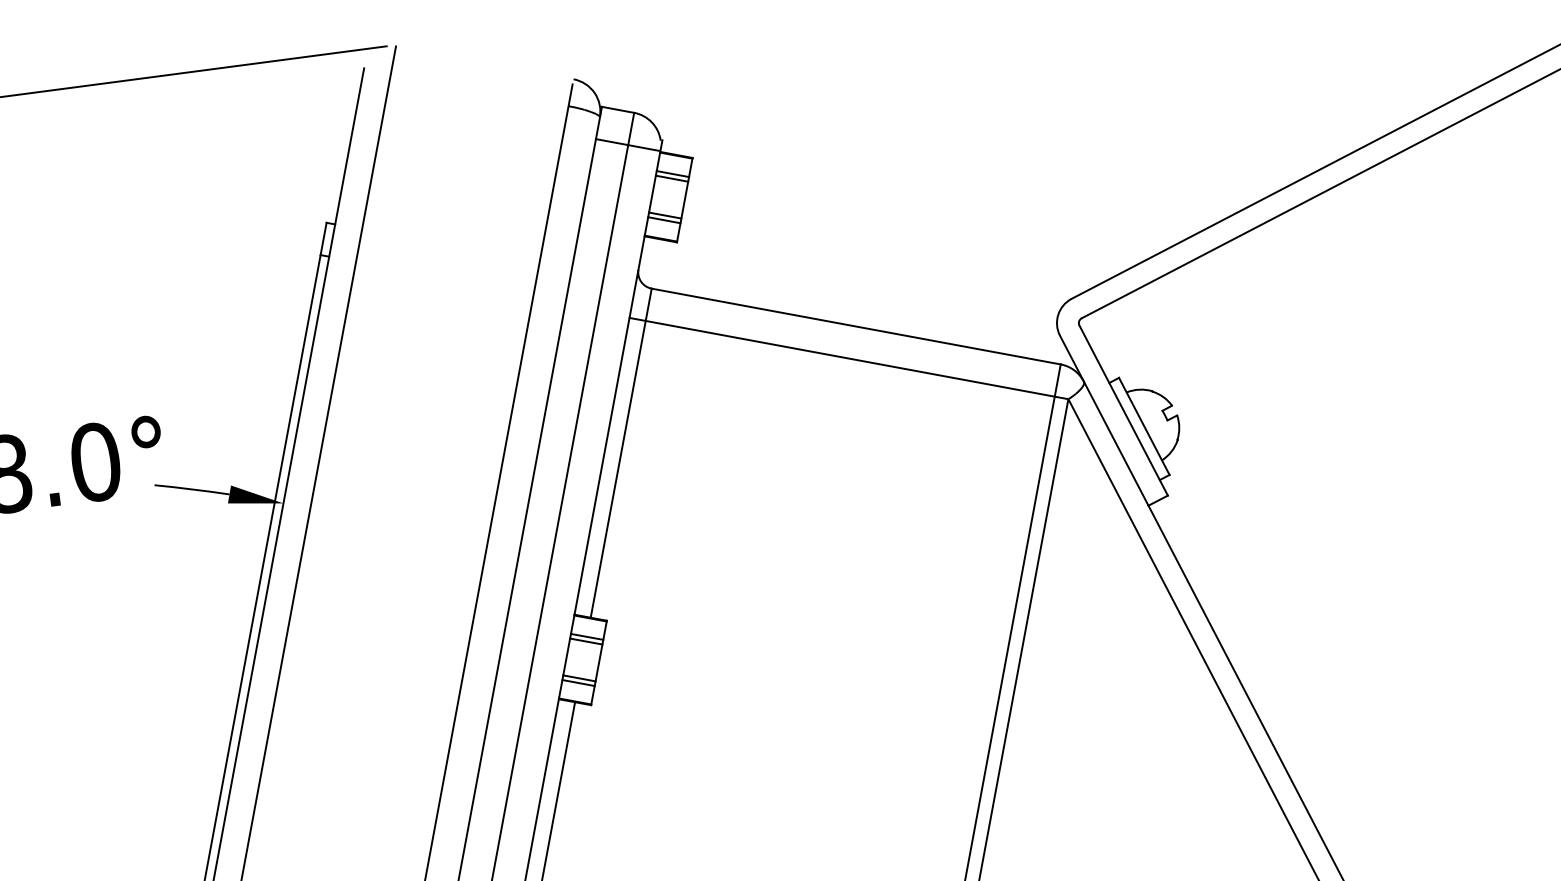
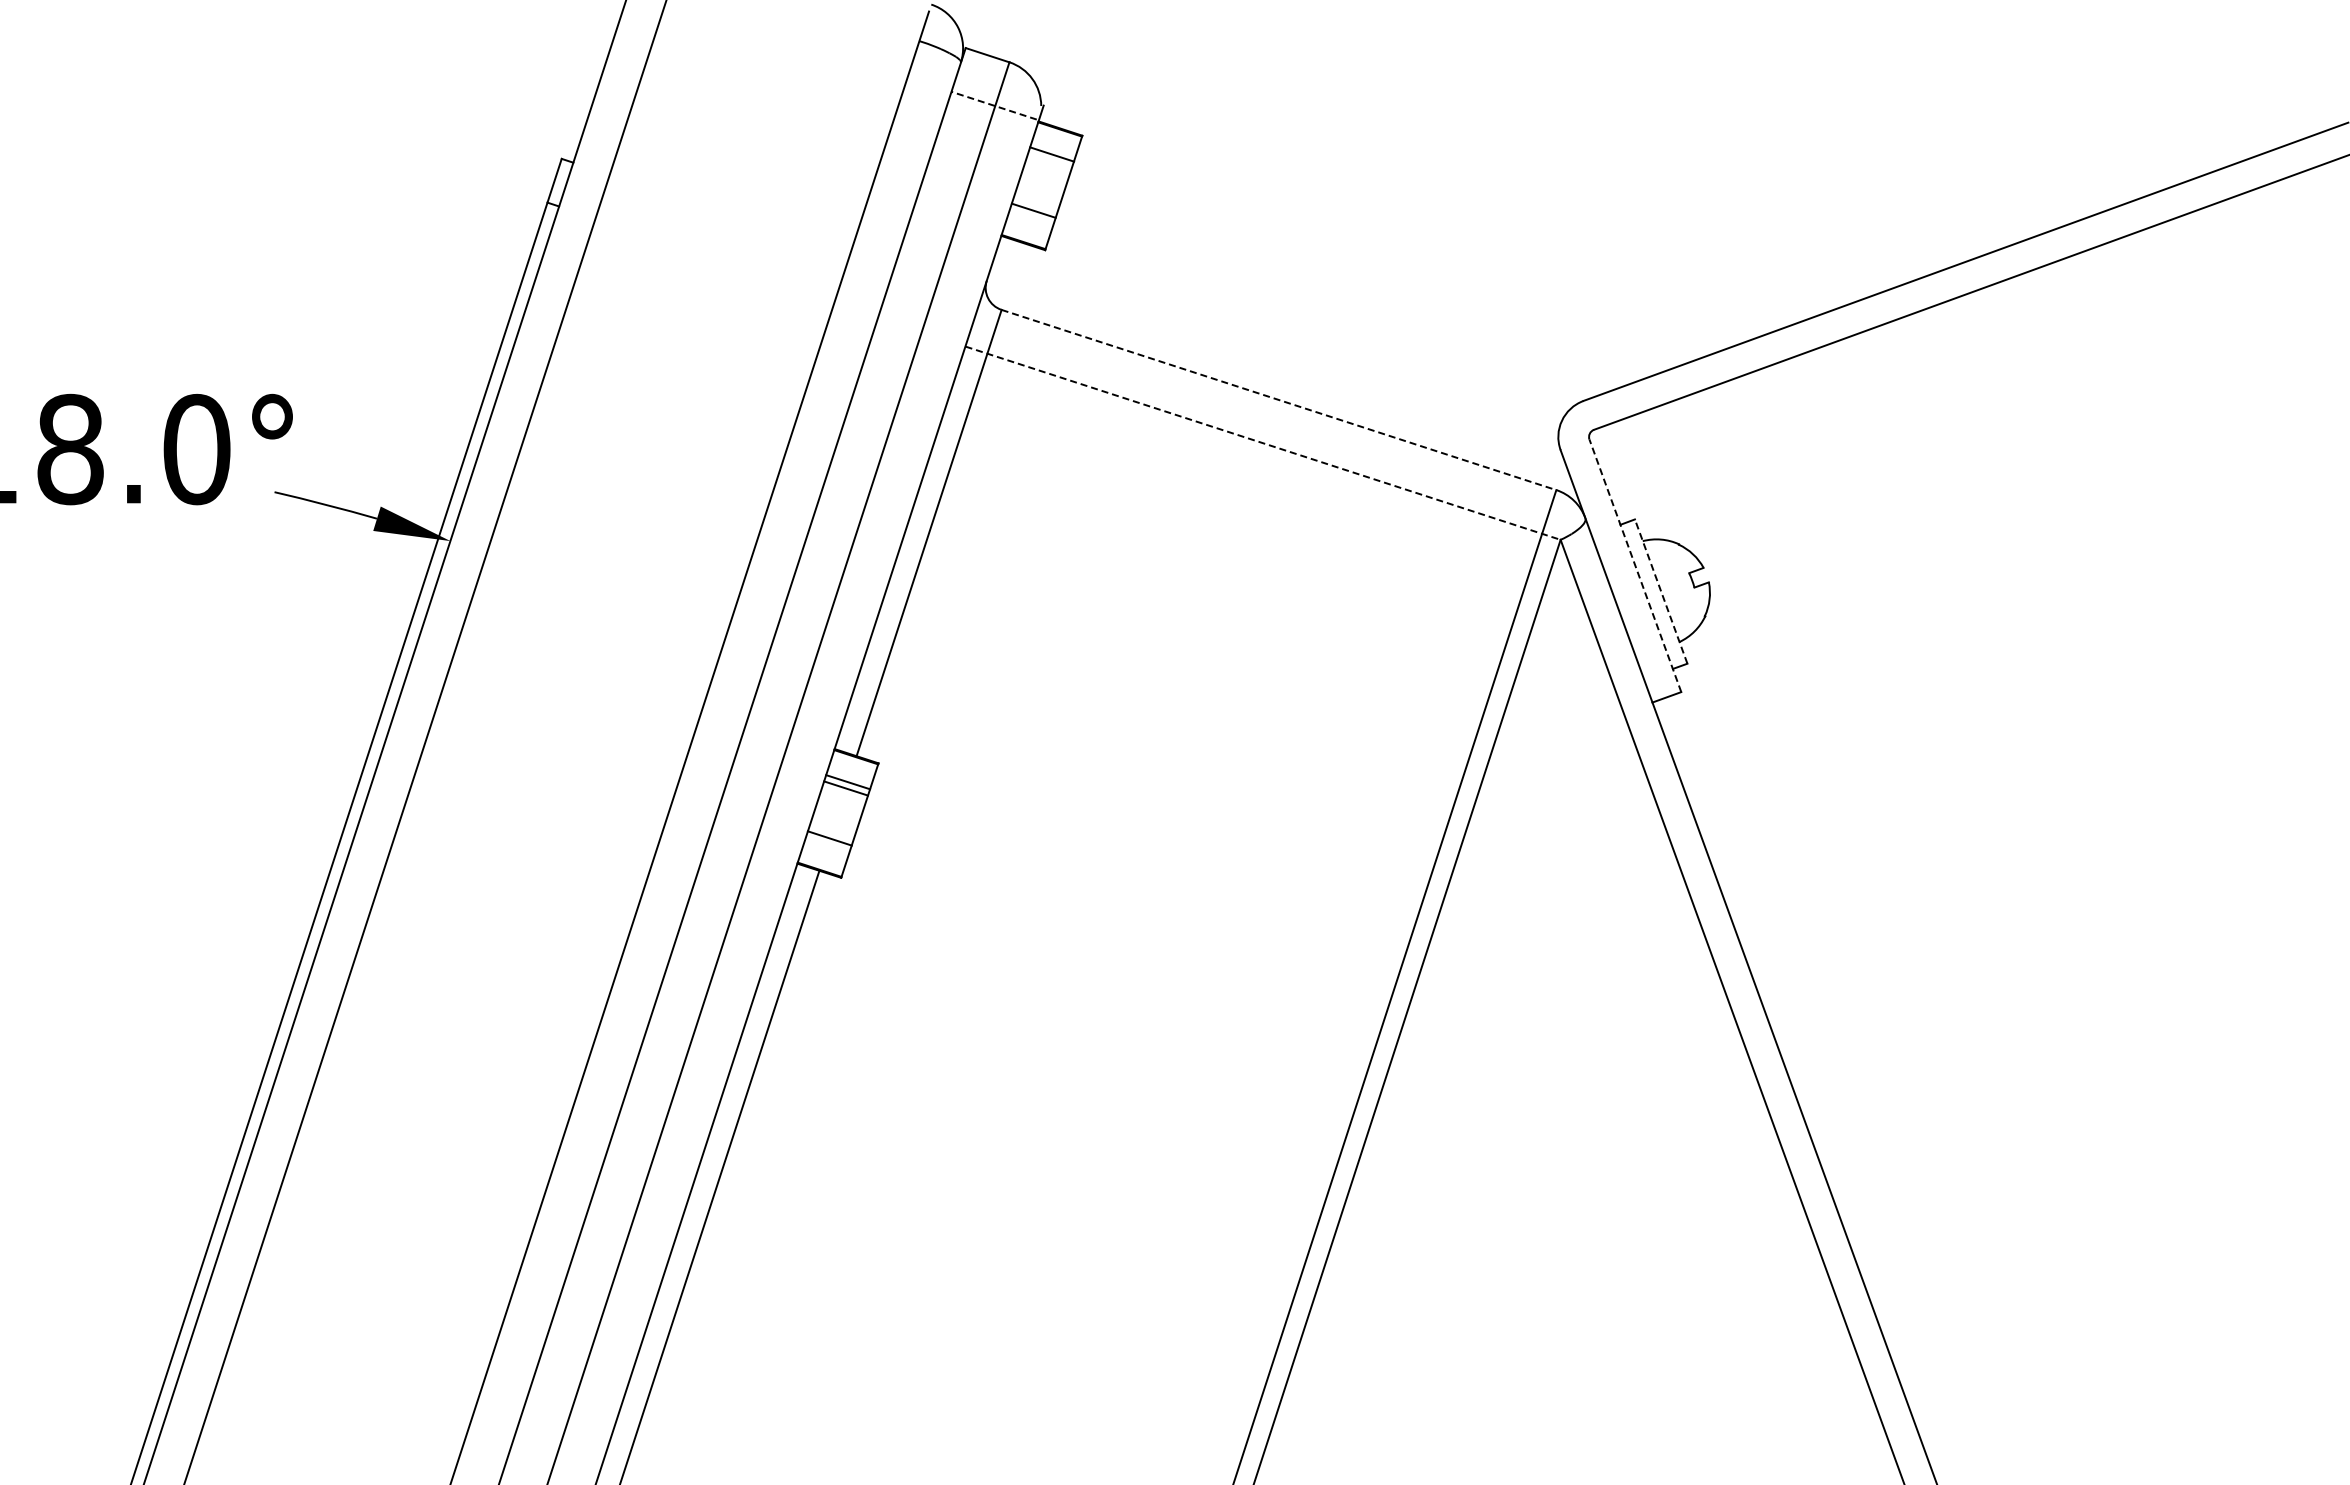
line: (627, 144) -> (994, 105), solid -> dashed
line: (671, 178) -> (1049, 160), removed
line: (664, 220) -> (1031, 217), removed
line: (855, 326) -> (1278, 400), solid -> dashed
line: (849, 358) -> (1263, 443), solid -> dashed
line: (1123, 410) -> (1635, 565), solid -> dashed
line: (1144, 426) -> (1661, 591), solid -> dashed
line: (578, 682) -> (827, 844), removed

